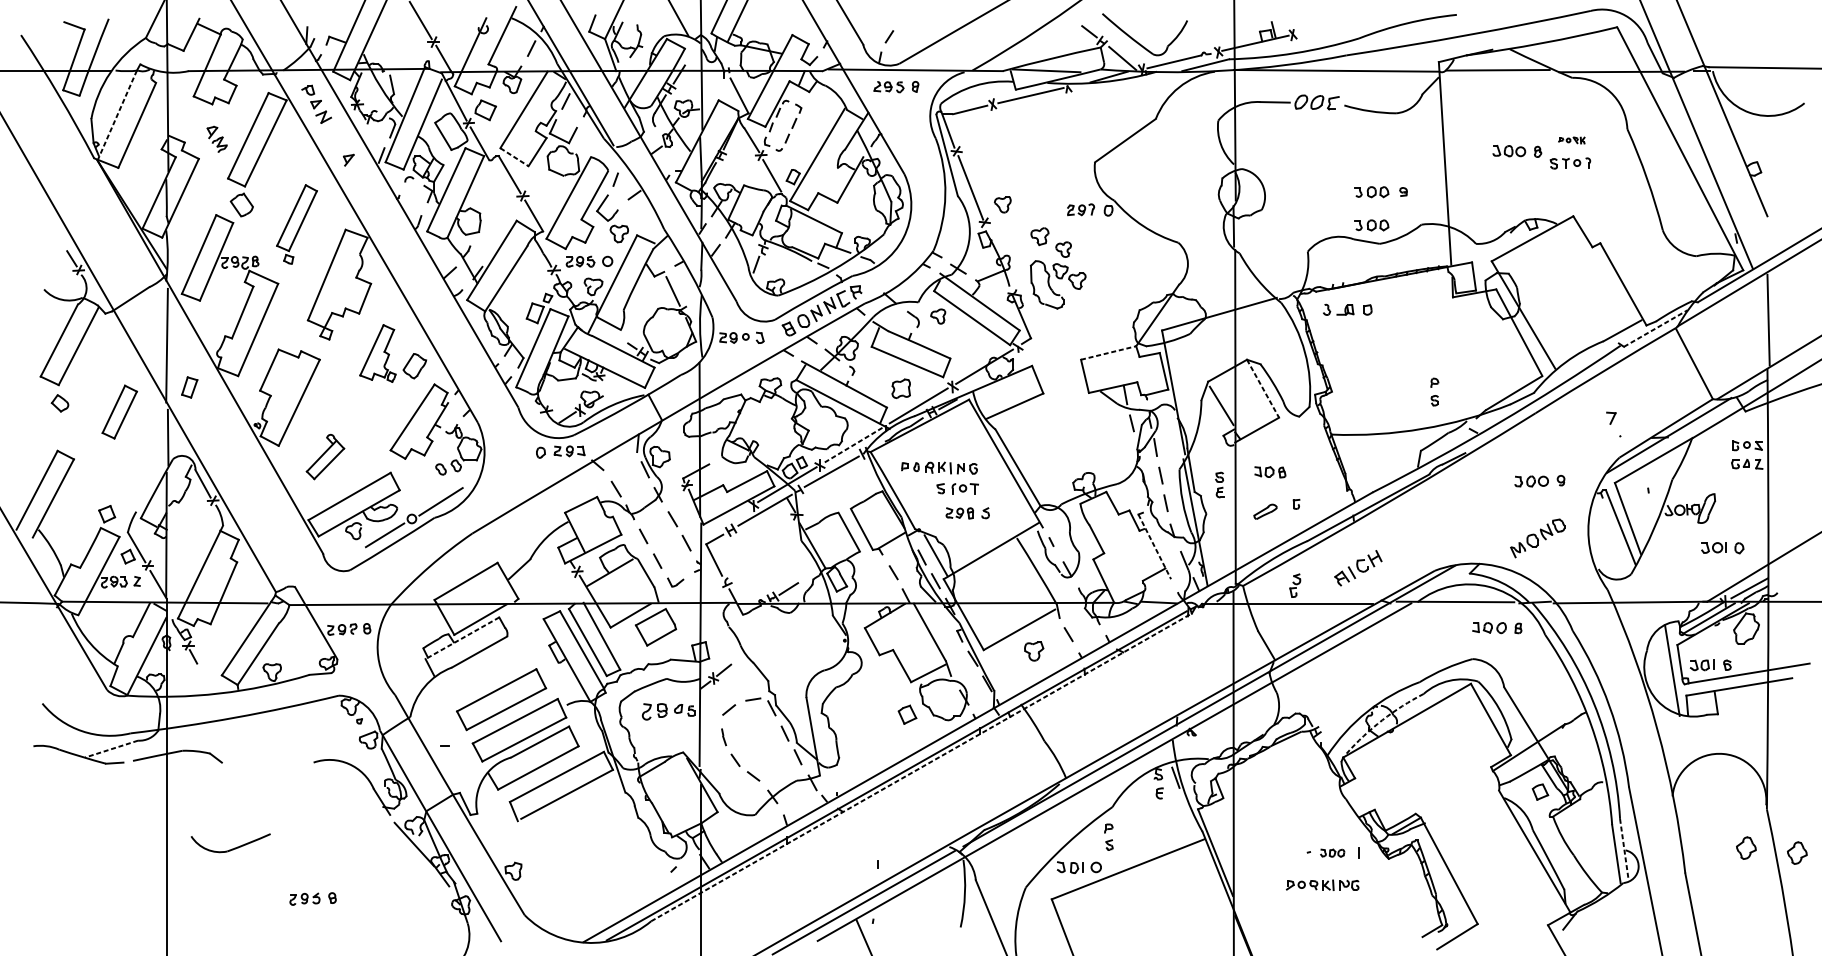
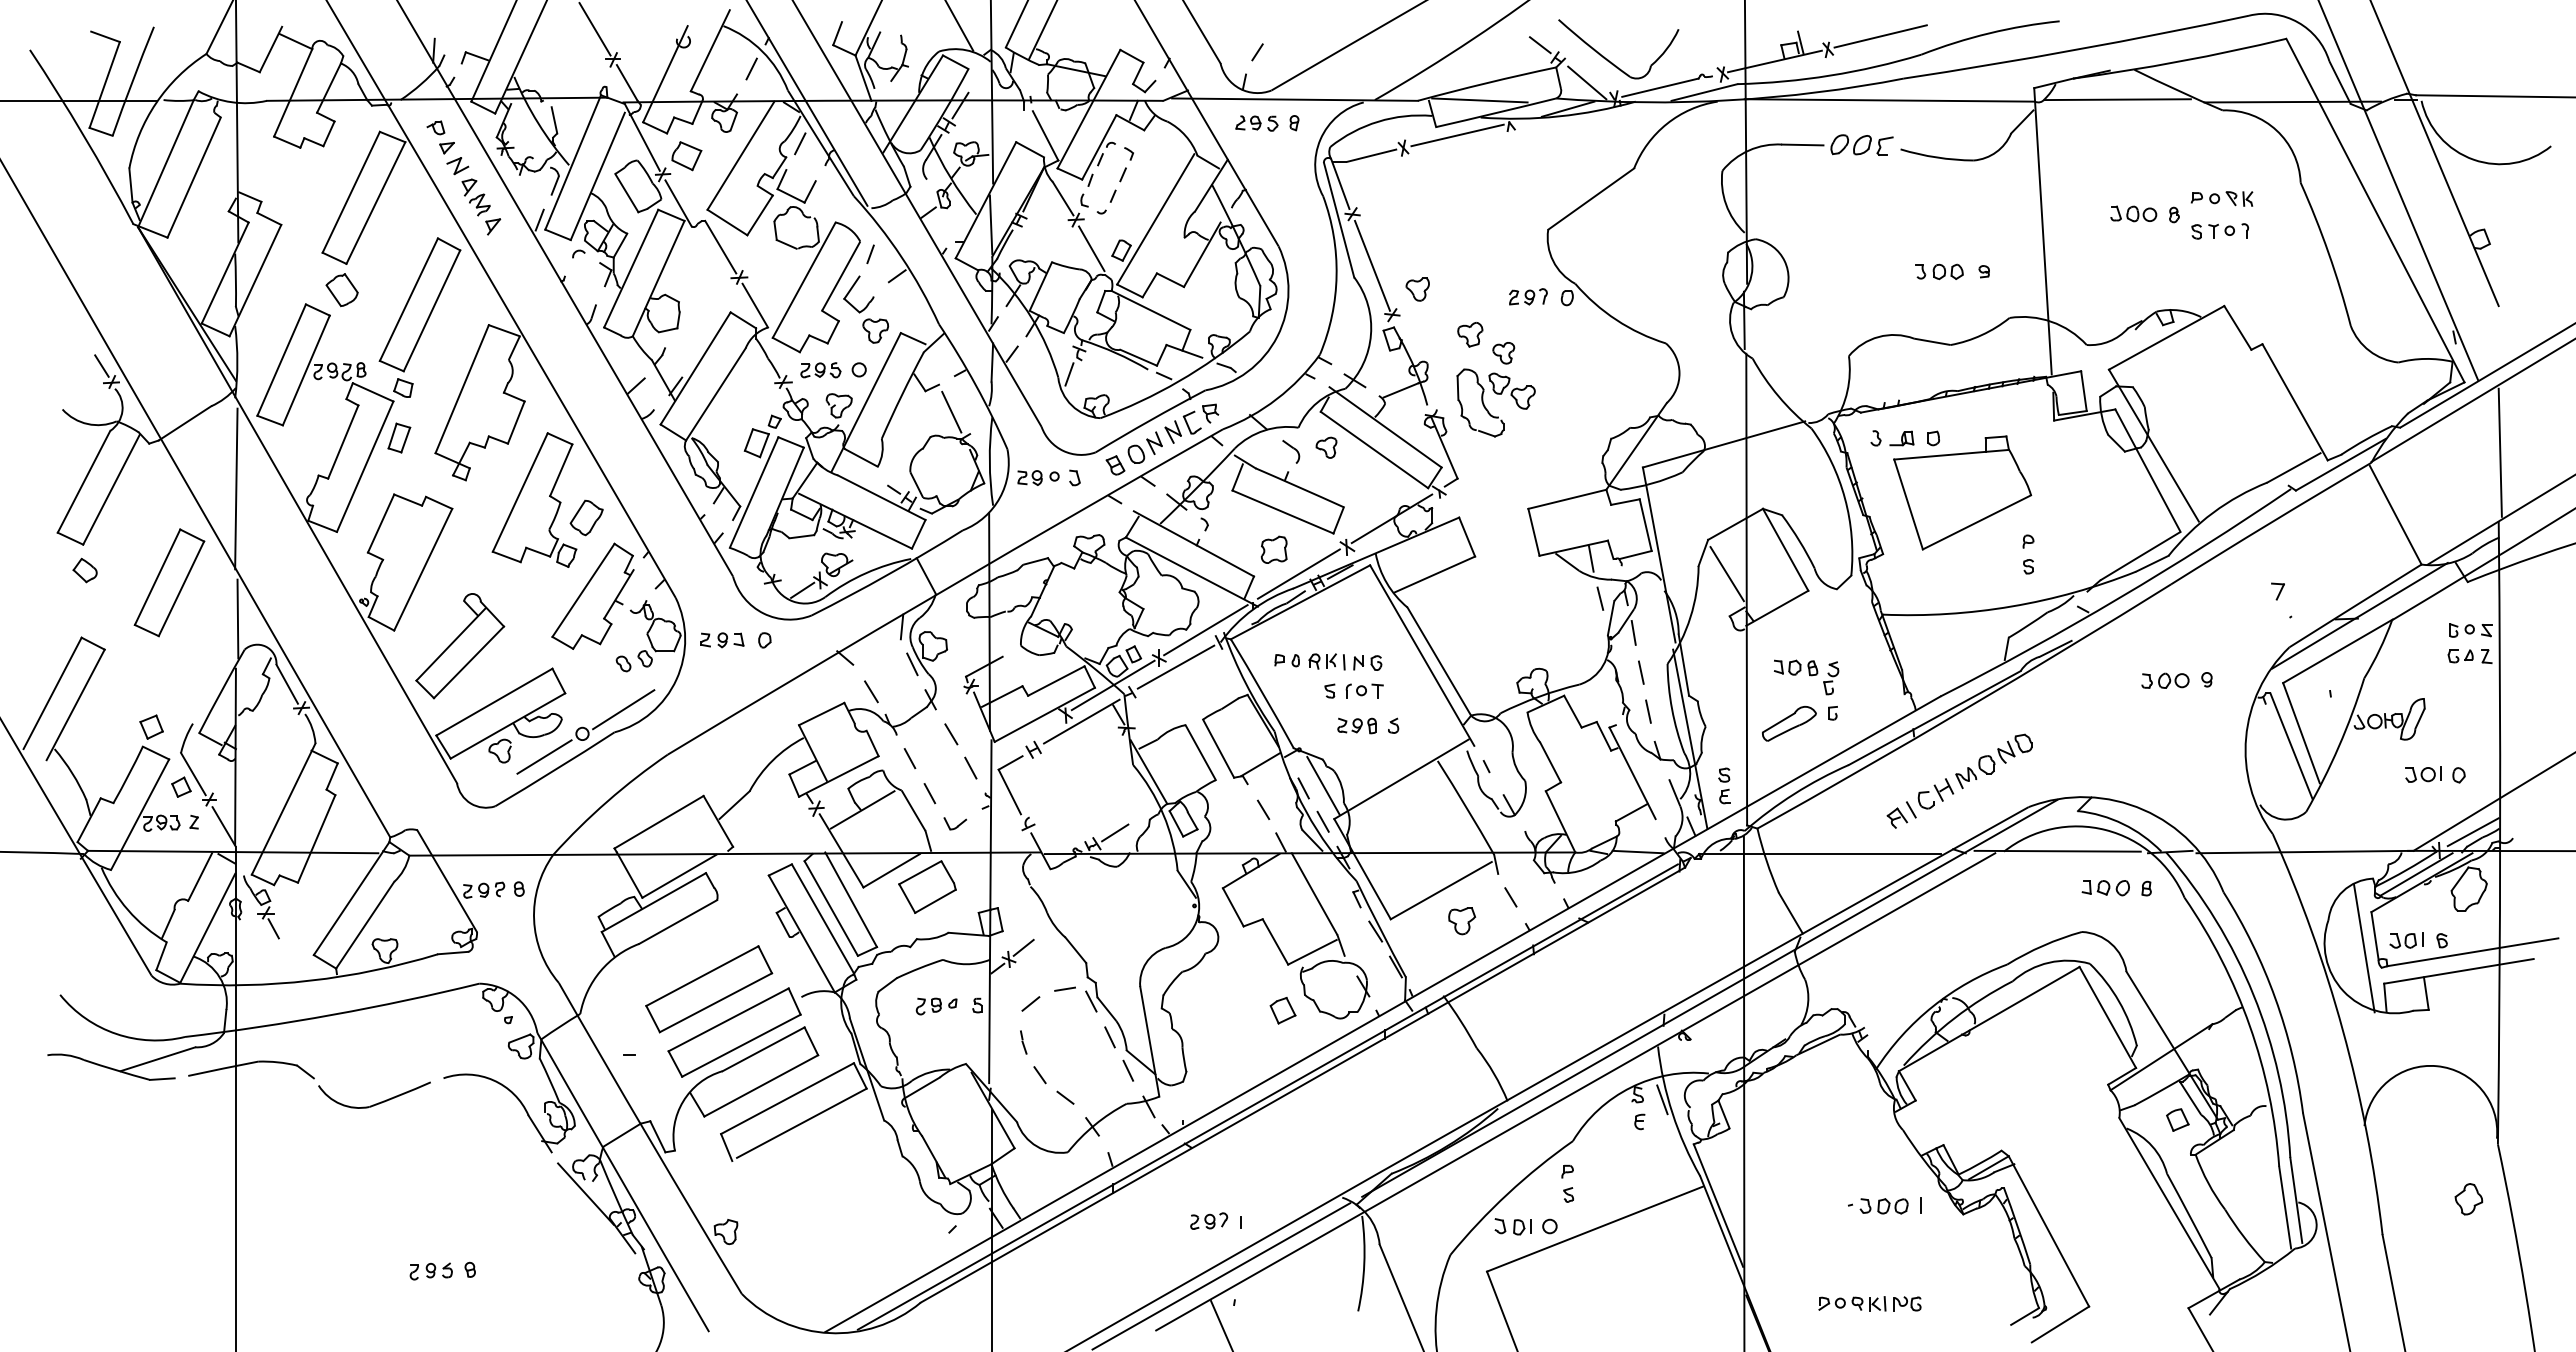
line: (1330, 25) -> (1880, 36), added
line: (116, 116) -> (165, 164), dashed -> solid
part: (216, 139) -> (475, 197), moved
part: (1571, 140) -> (2221, 198), size x1.67
line: (514, 157) -> (727, 222), dashed -> solid
part: (296, 224) -> (419, 317), size x1.43
part: (1371, 225) -> (1939, 318), removed
line: (1655, 328) -> (2340, 464), dashed -> solid
part: (1388, 348) -> (1962, 492), added
part: (377, 353) -> (534, 499), size x1.67
line: (1108, 353) -> (1567, 499), dashed -> solid
part: (189, 387) -> (399, 437), moved
line: (1262, 388) -> (1785, 549), dashed -> solid
part: (119, 411) -> (169, 582), size x1.43
line: (852, 445) -> (1205, 630), dashed -> solid
part: (569, 451) -> (722, 640), moved
part: (325, 457) -> (460, 646), size x1.67
part: (1219, 484) -> (1724, 785), moved
part: (1265, 511) -> (1789, 723), size x1.67
part: (1537, 538) -> (1993, 761), moved
line: (1154, 546) -> (1632, 773), dashed -> solid
part: (1295, 585) -> (1831, 678), moved
line: (462, 638) -> (653, 902), dashed -> solid
part: (662, 711) -> (936, 1006), size x0.71
arc: (1382, 720) -> (1954, 1018), dashed -> solid
line: (111, 749) -> (157, 1059), dashed -> solid
line: (921, 767) -> (1302, 1085), dashed -> solid
part: (233, 848) -> (378, 1102), moved
line: (1624, 849) -> (2296, 1200), dashed -> solid
part: (1332, 853) -> (1883, 1206), size x1.43
part: (1797, 853) -> (2540, 1206), removed
part: (855, 863) -> (1209, 1220), added
part: (1322, 885) -> (1869, 1303), moved

